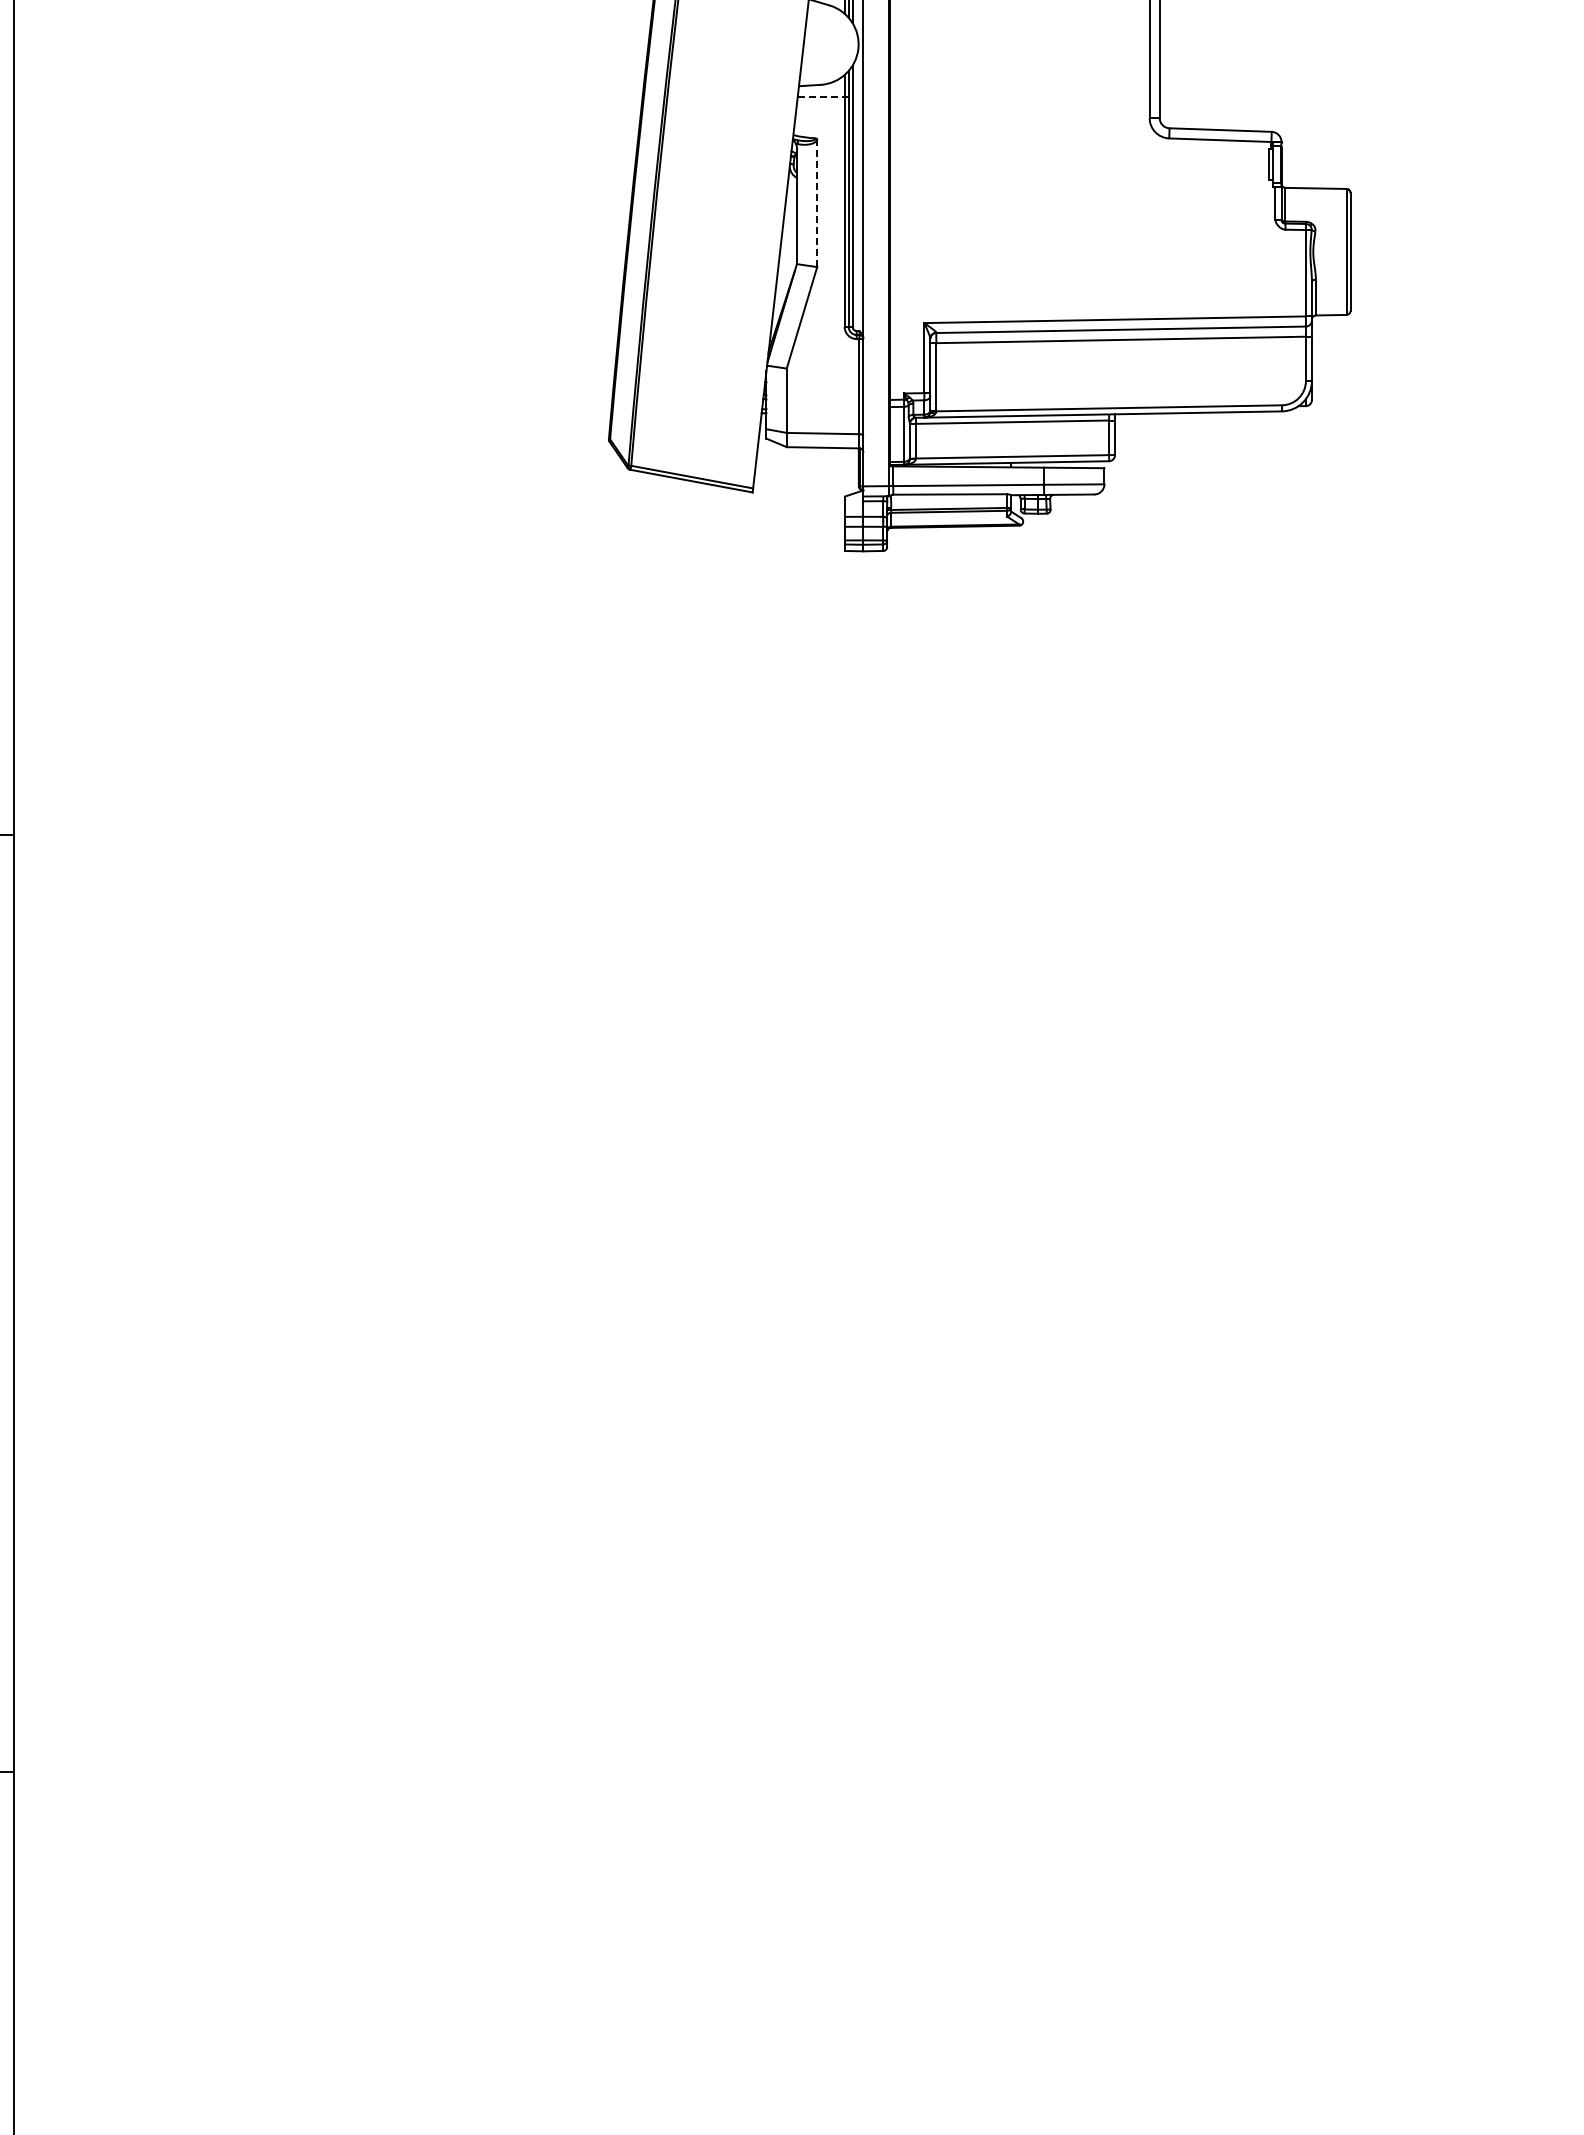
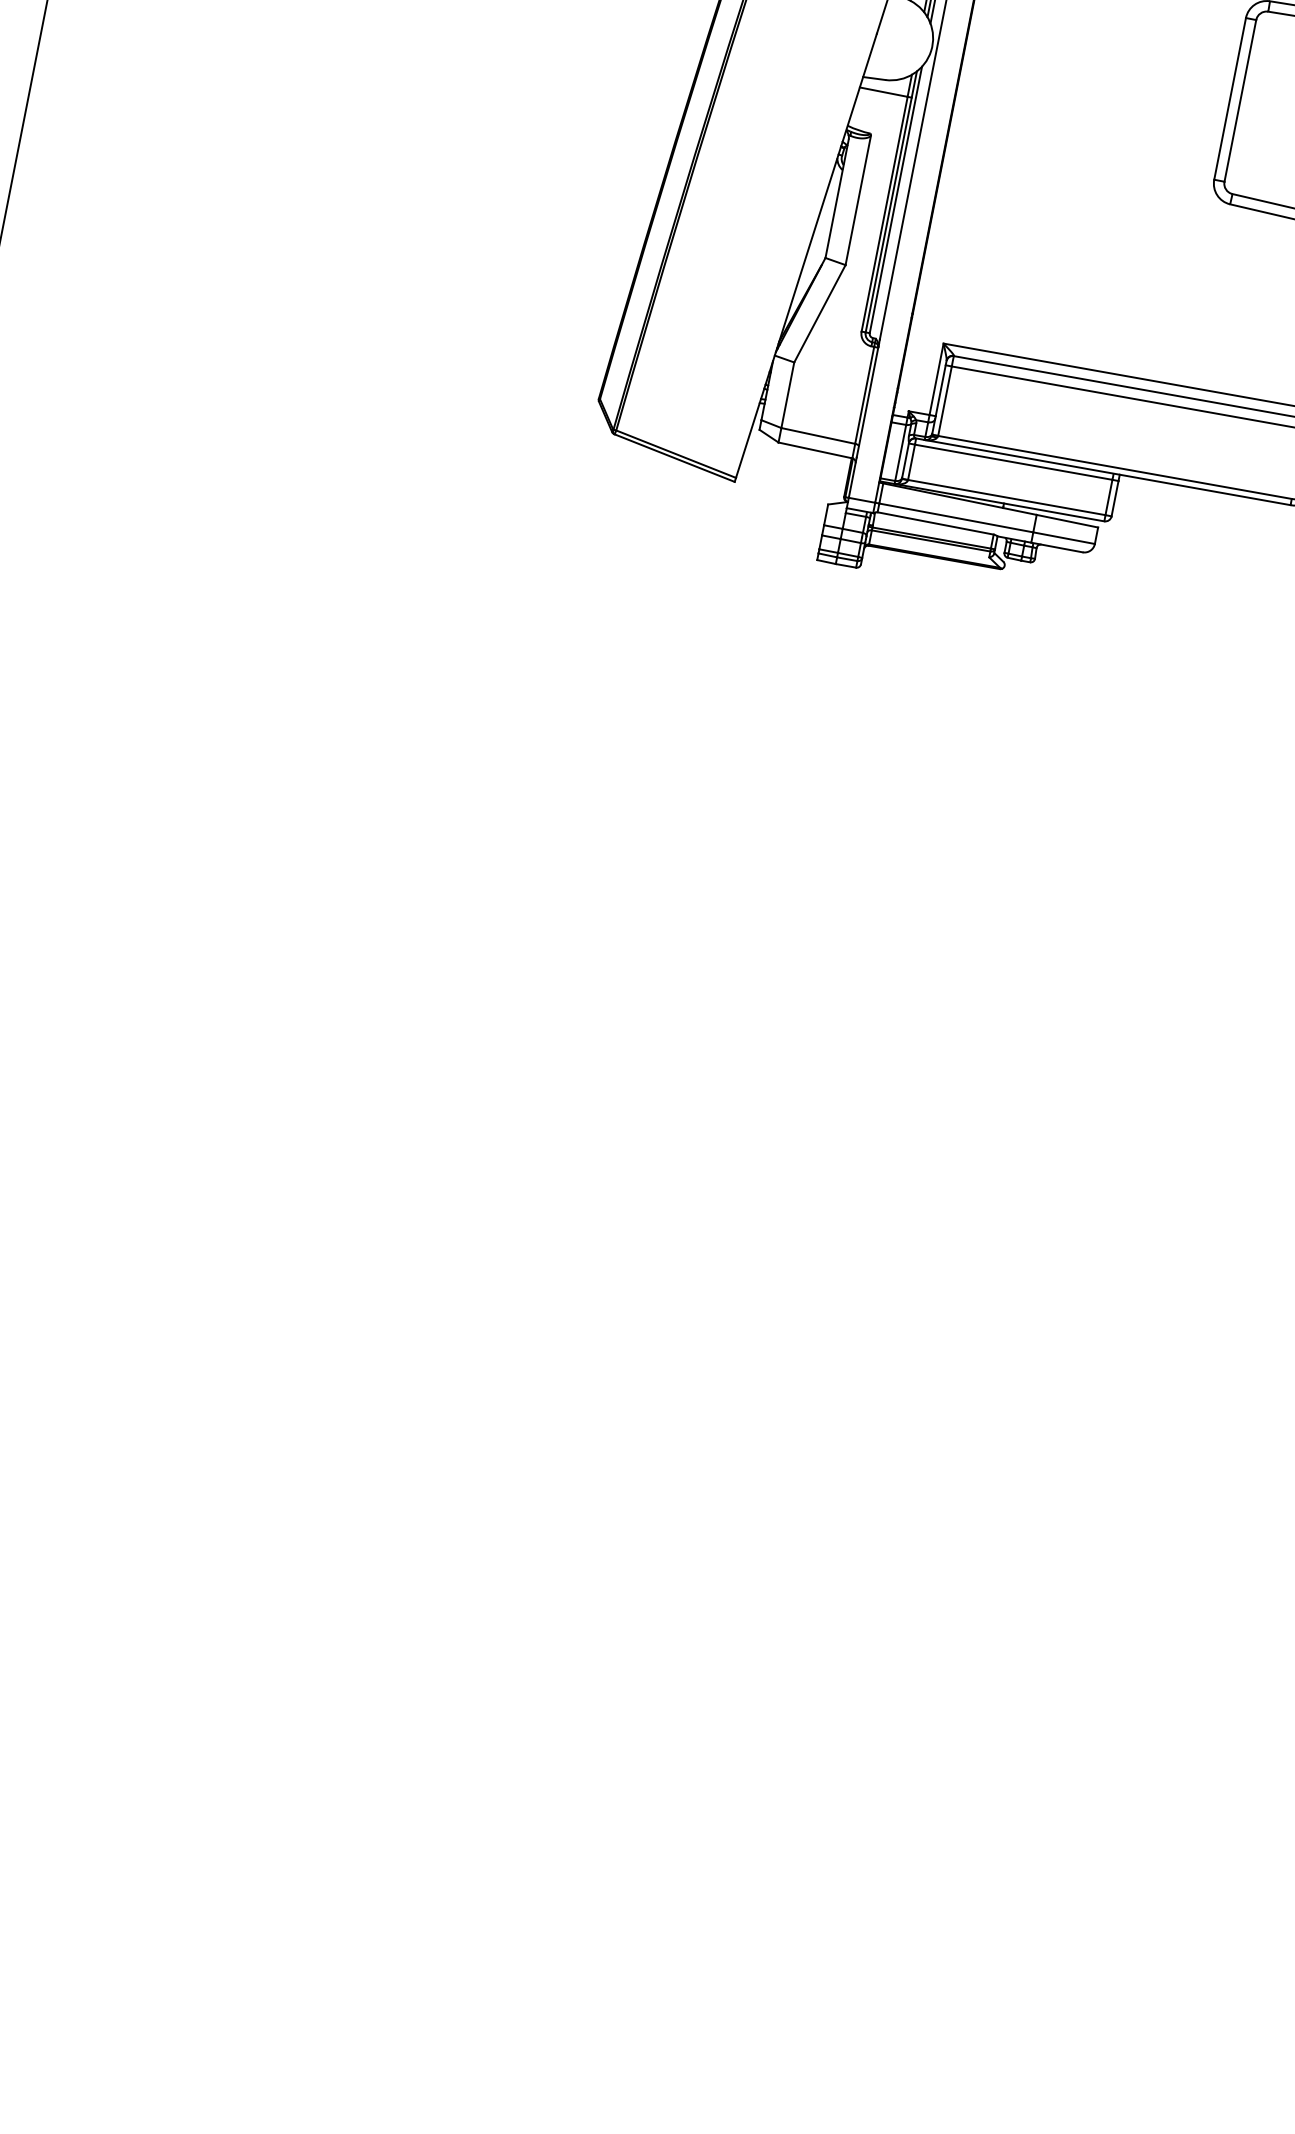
line: (821, 96) -> (884, 92), dashed -> solid
line: (817, 203) -> (858, 200), dashed -> solid

